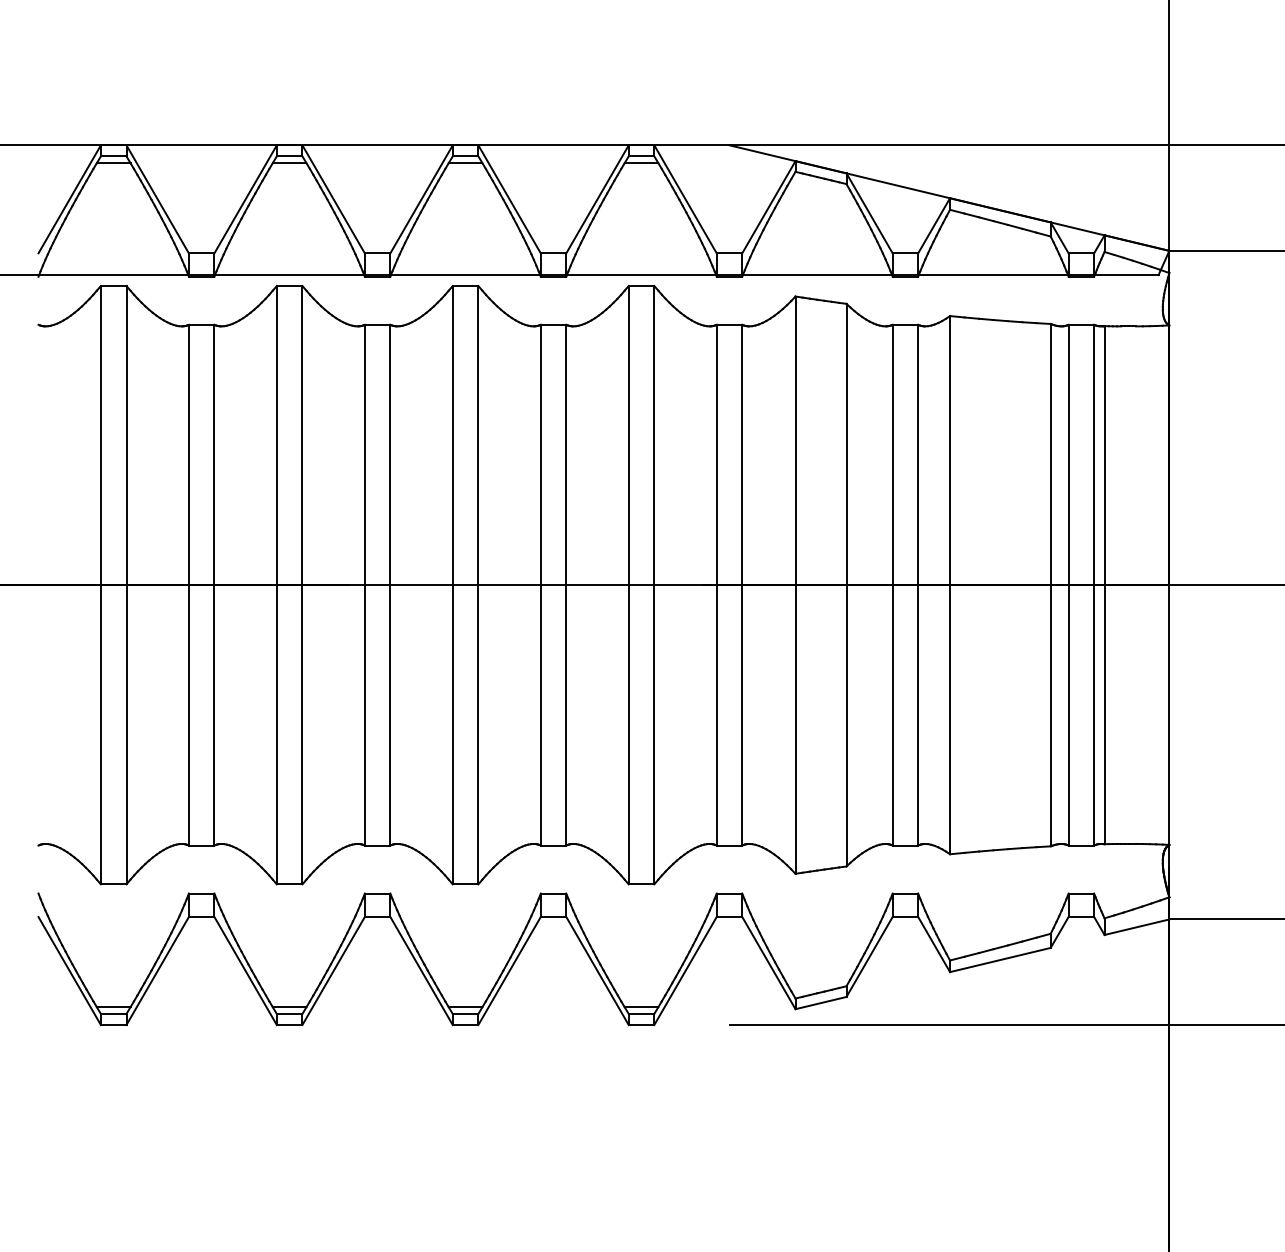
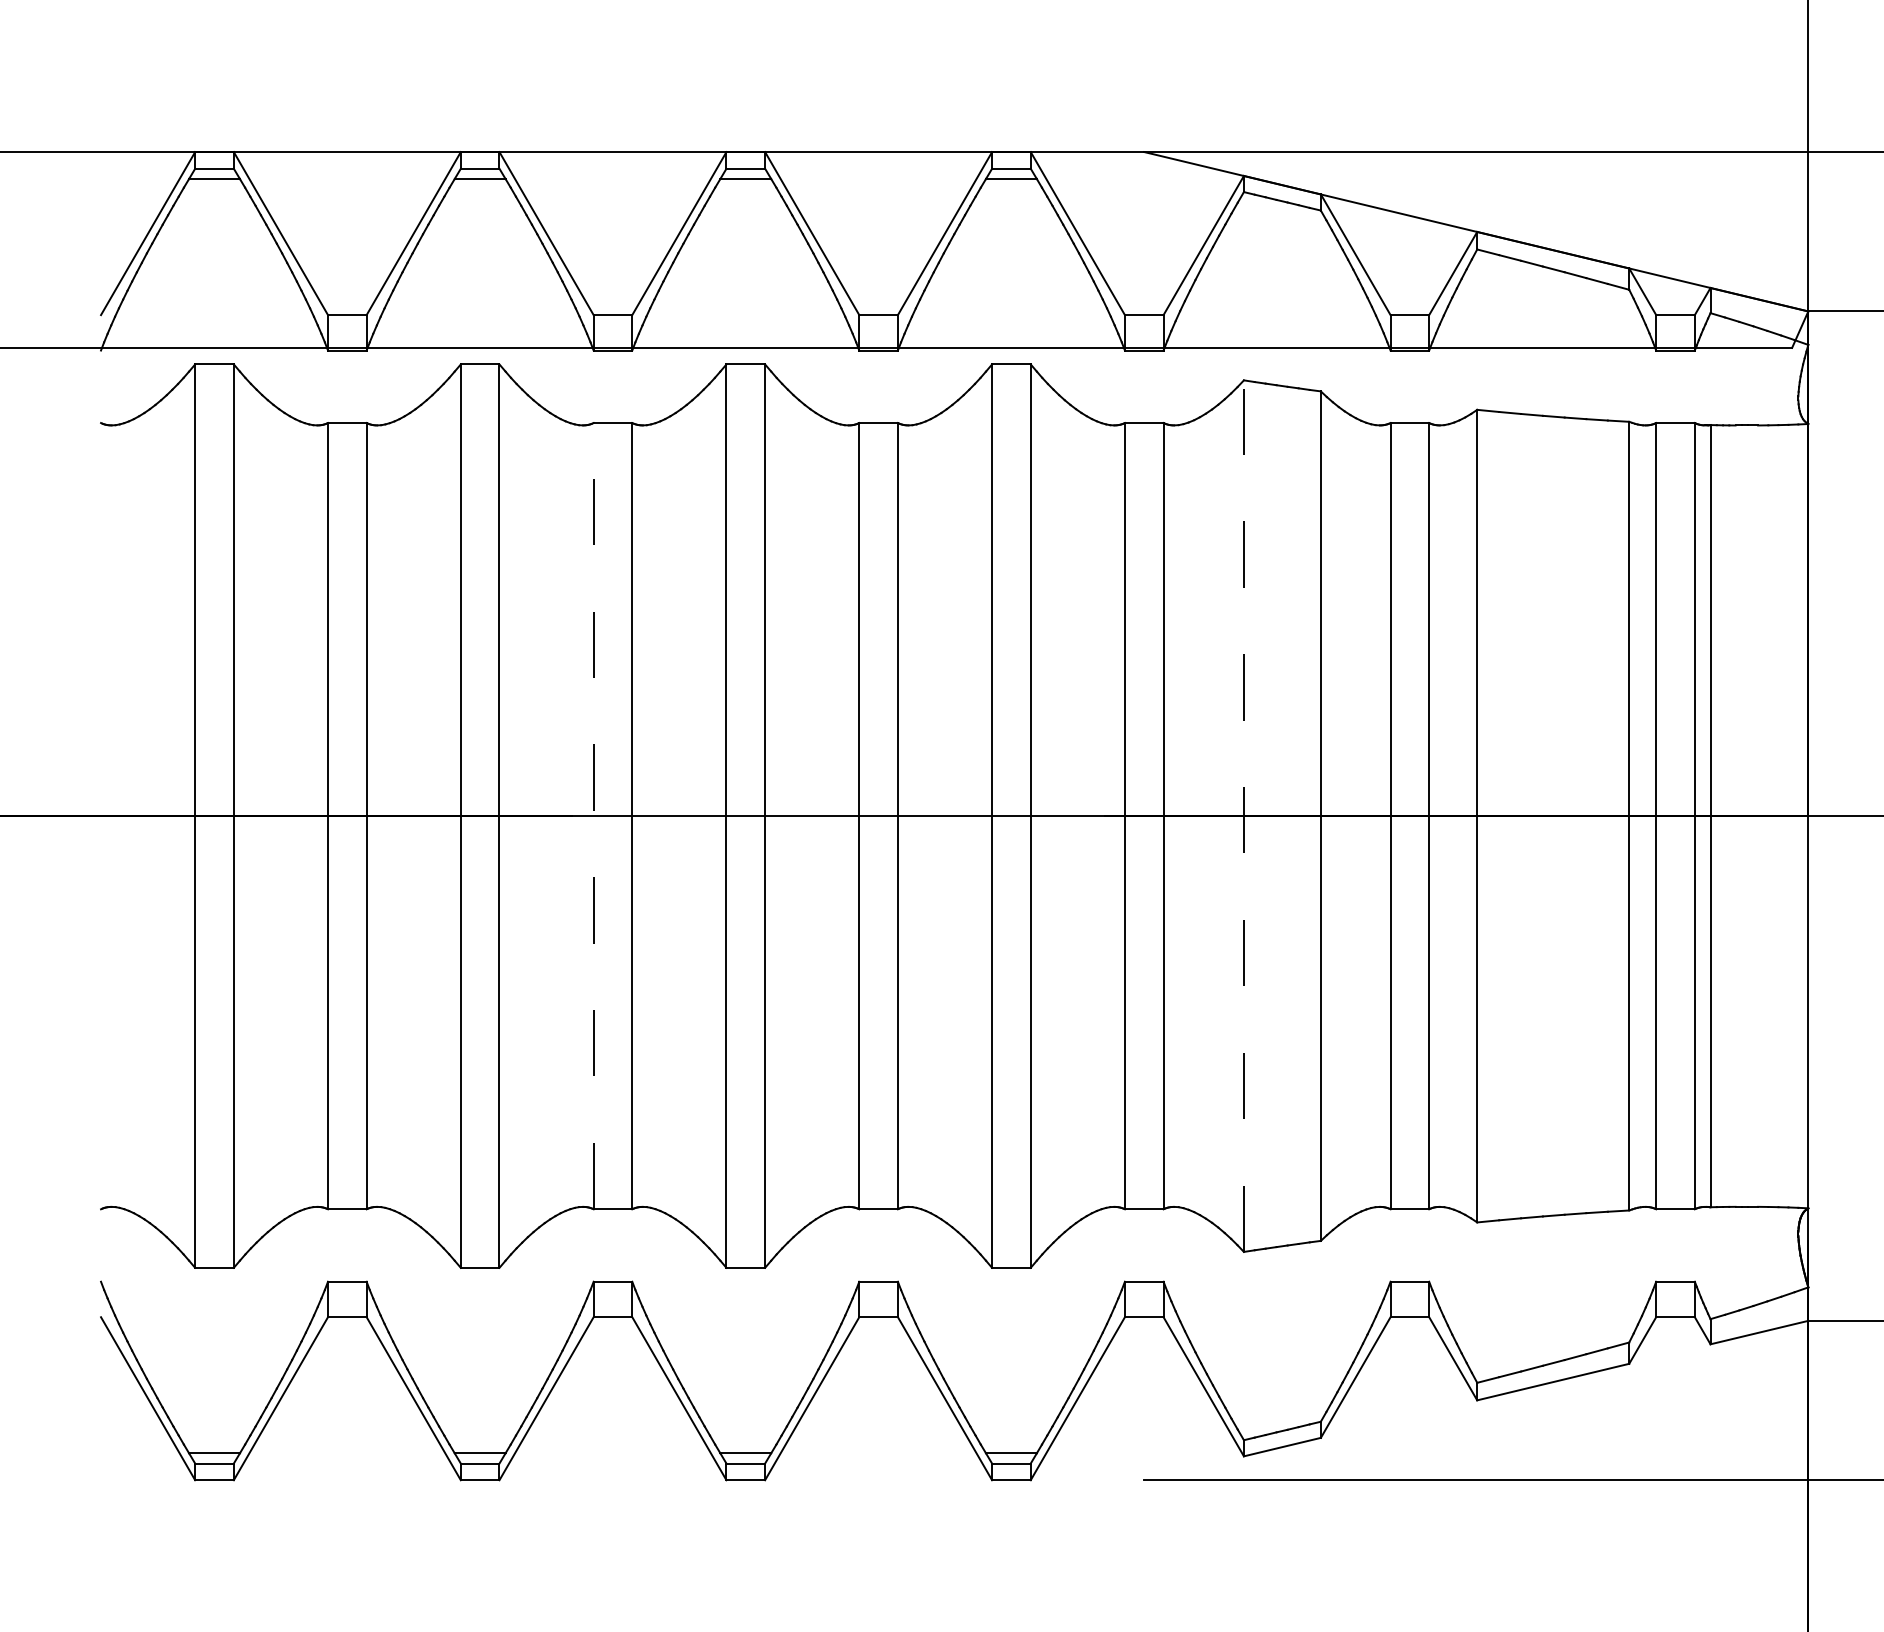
line: (364, 584) -> (593, 815), solid -> dashed
line: (795, 585) -> (1243, 816), solid -> dashed

